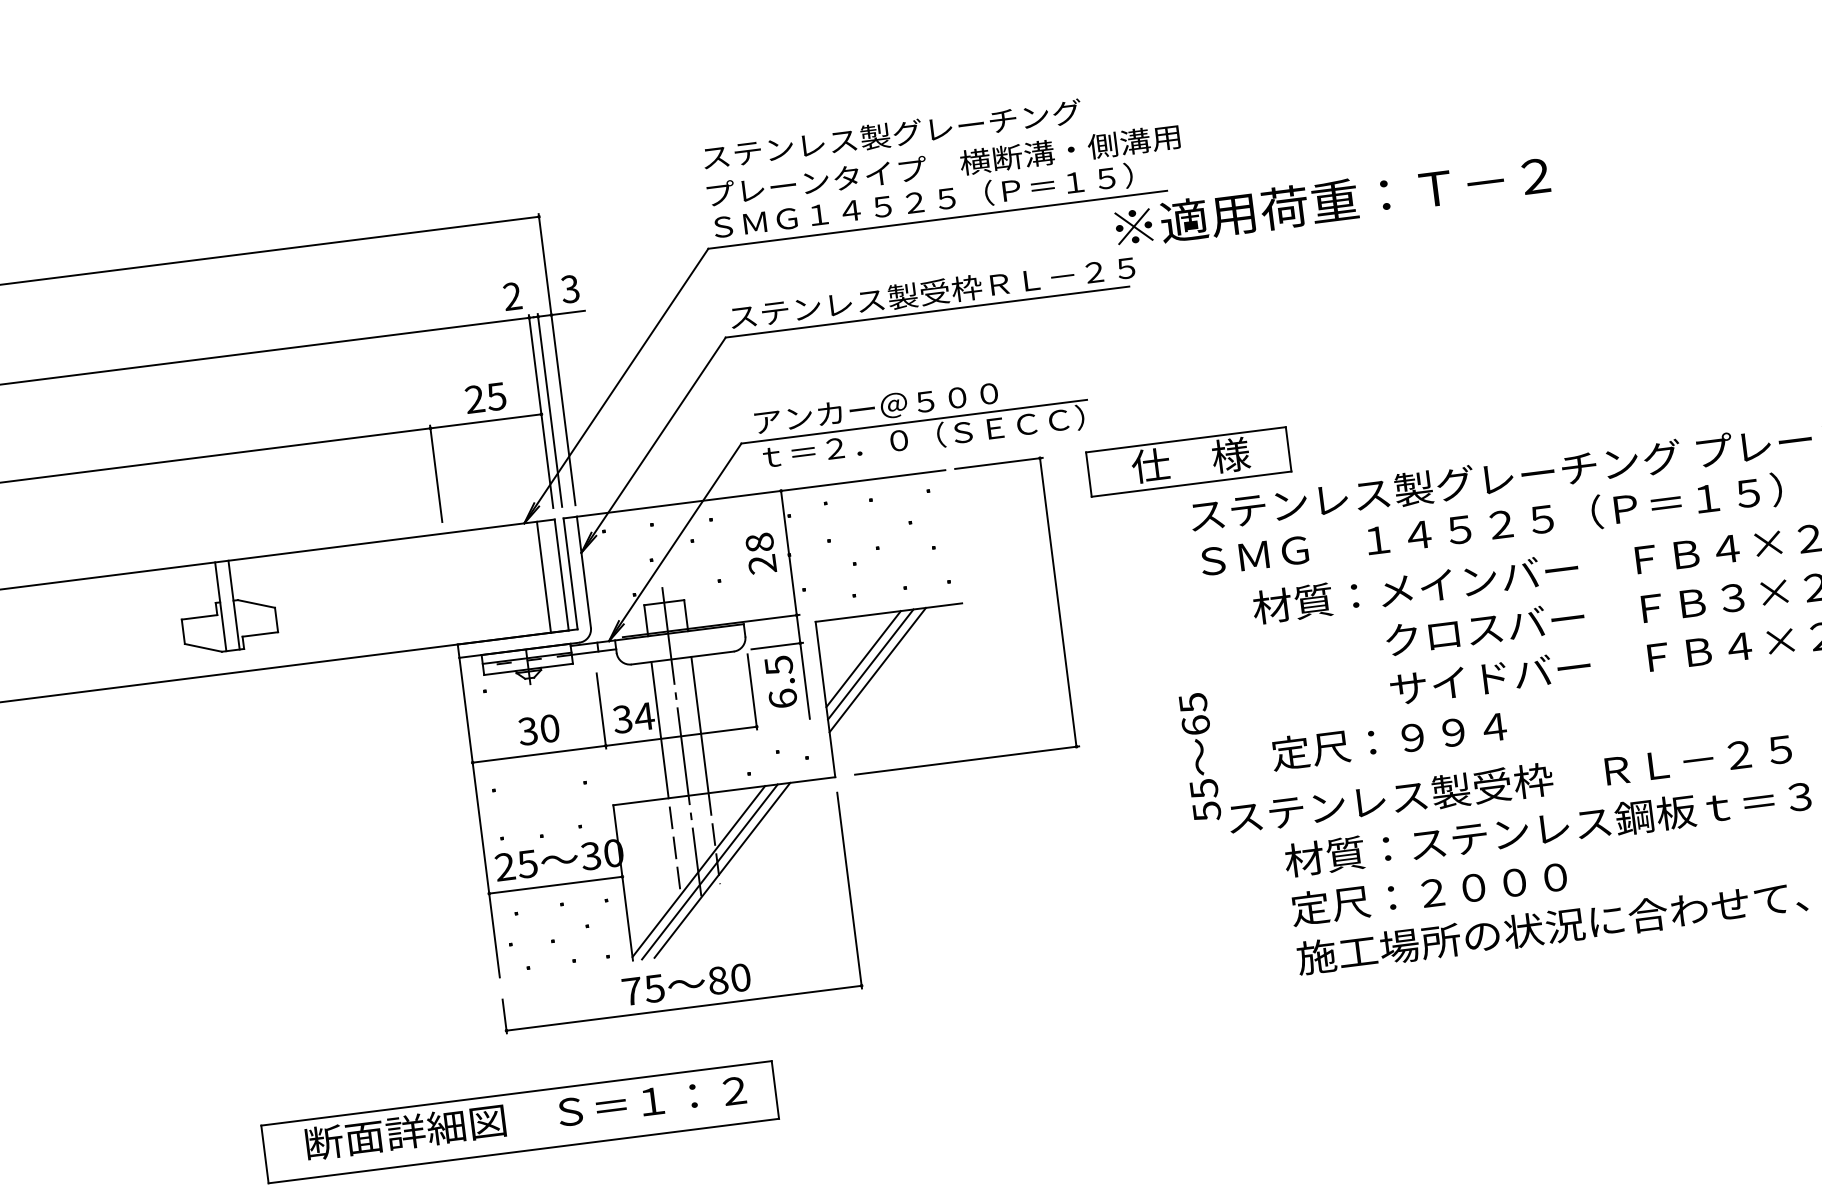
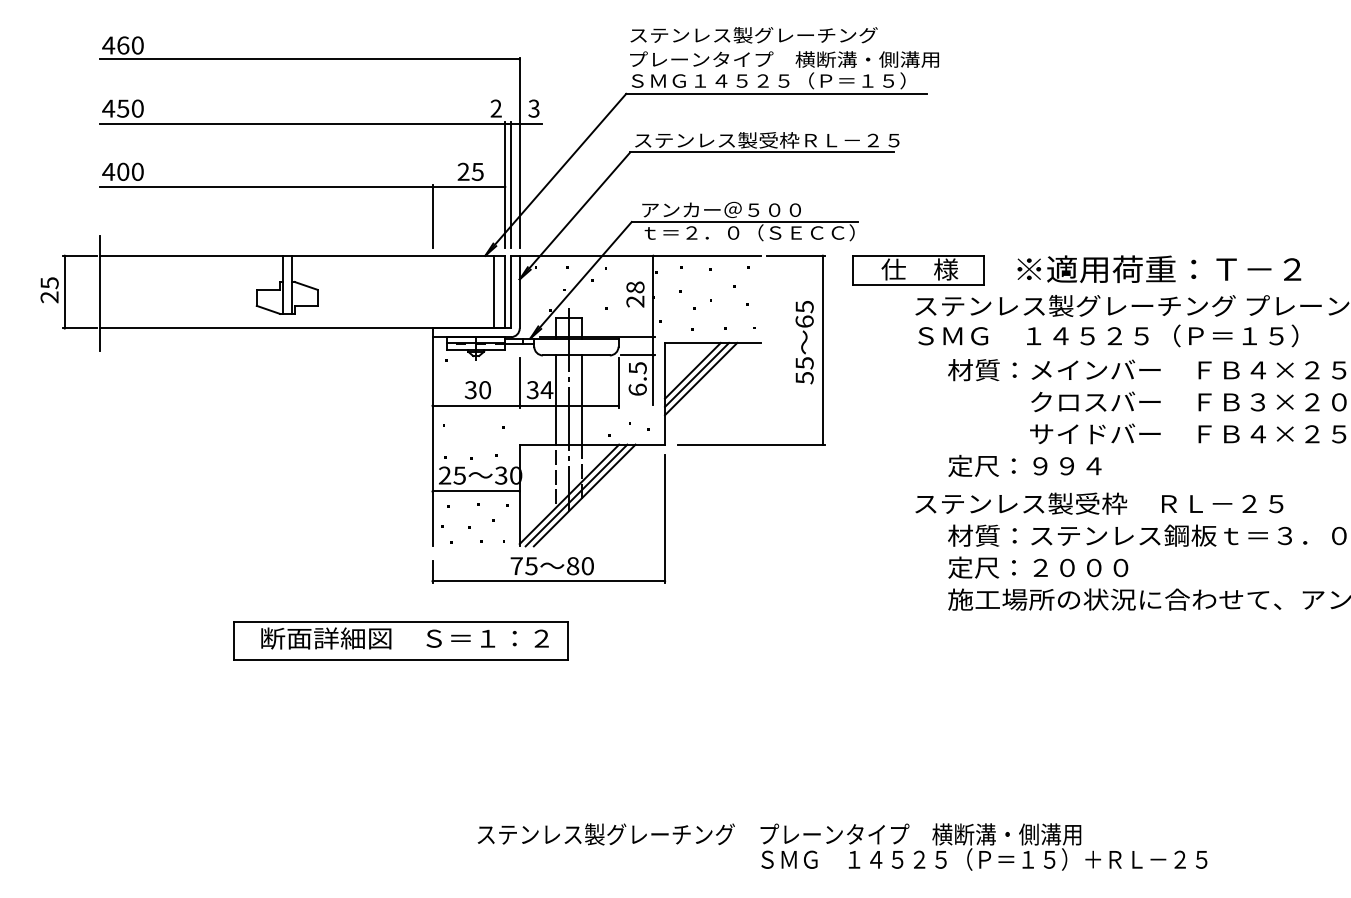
text: (1332, 200) -> (1159, 268), moved
text: (1199, 757) -> (804, 342), moved
part: (519, 1121) -> (400, 640), moved

